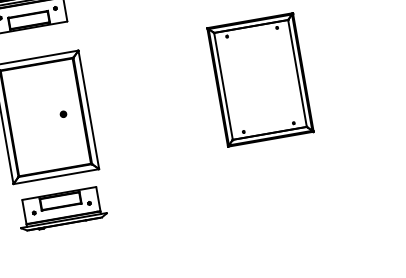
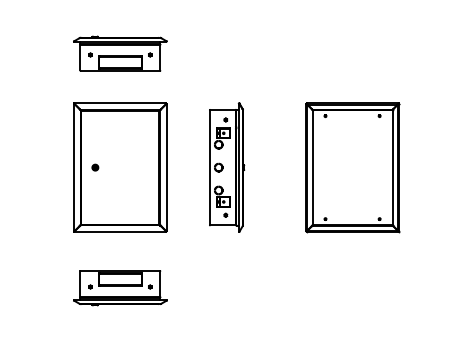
part: (144, 99) -> (227, 167), added
part: (63, 114) -> (95, 167), moved
part: (62, 209) -> (120, 288), moved

